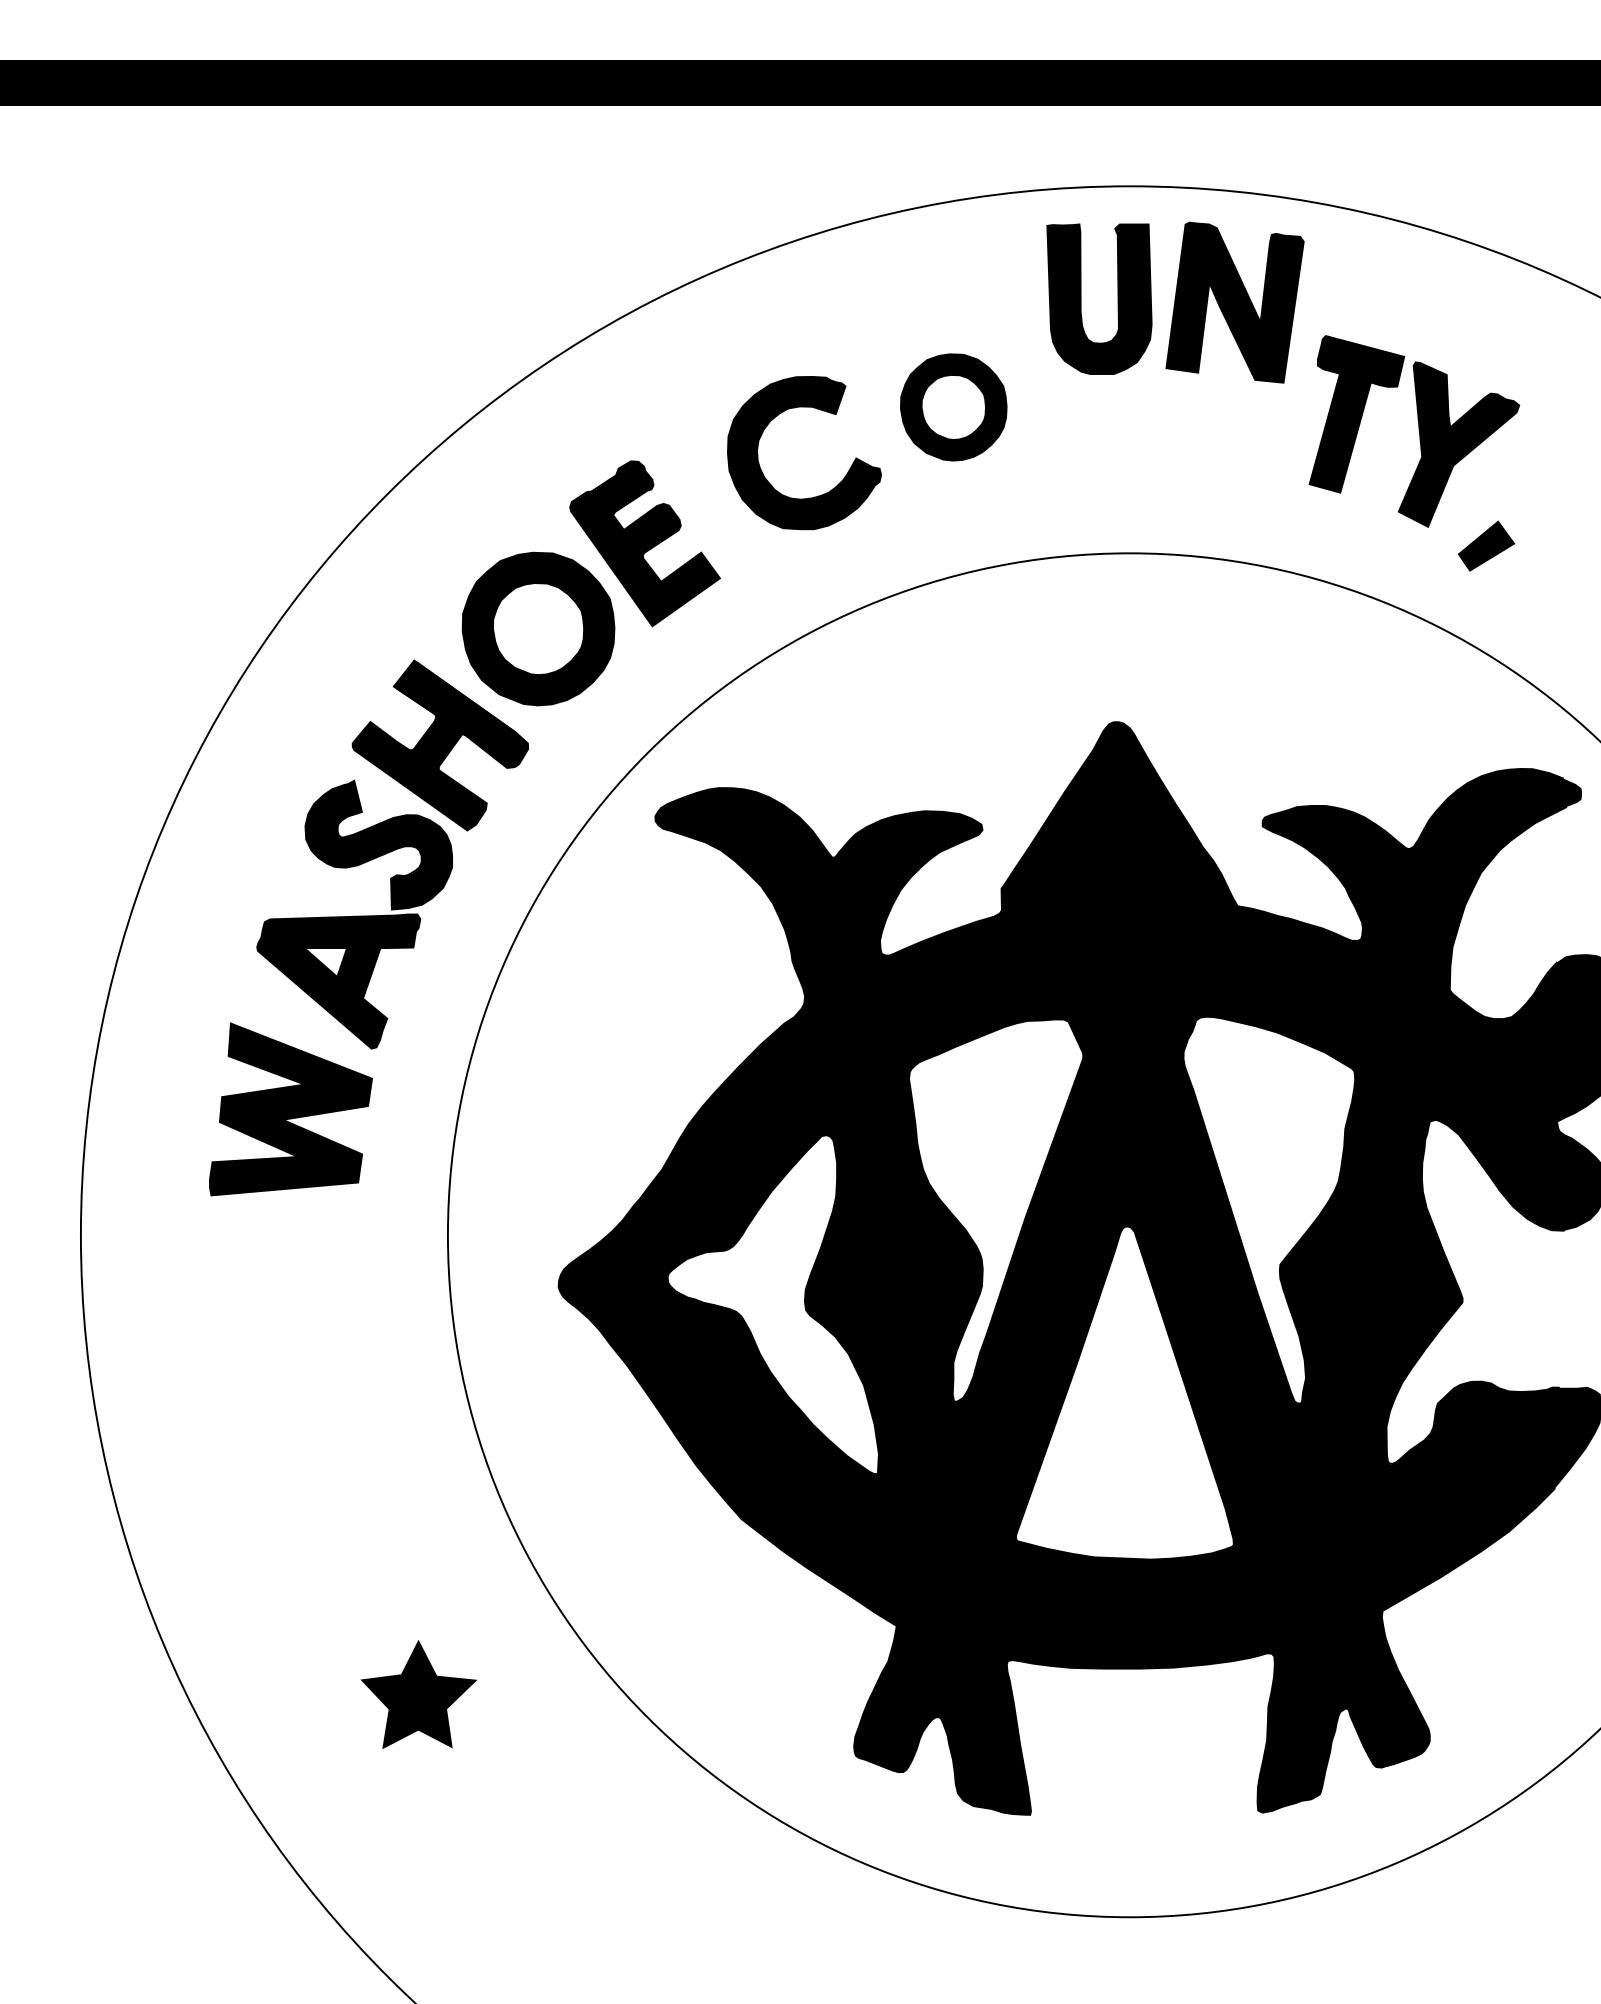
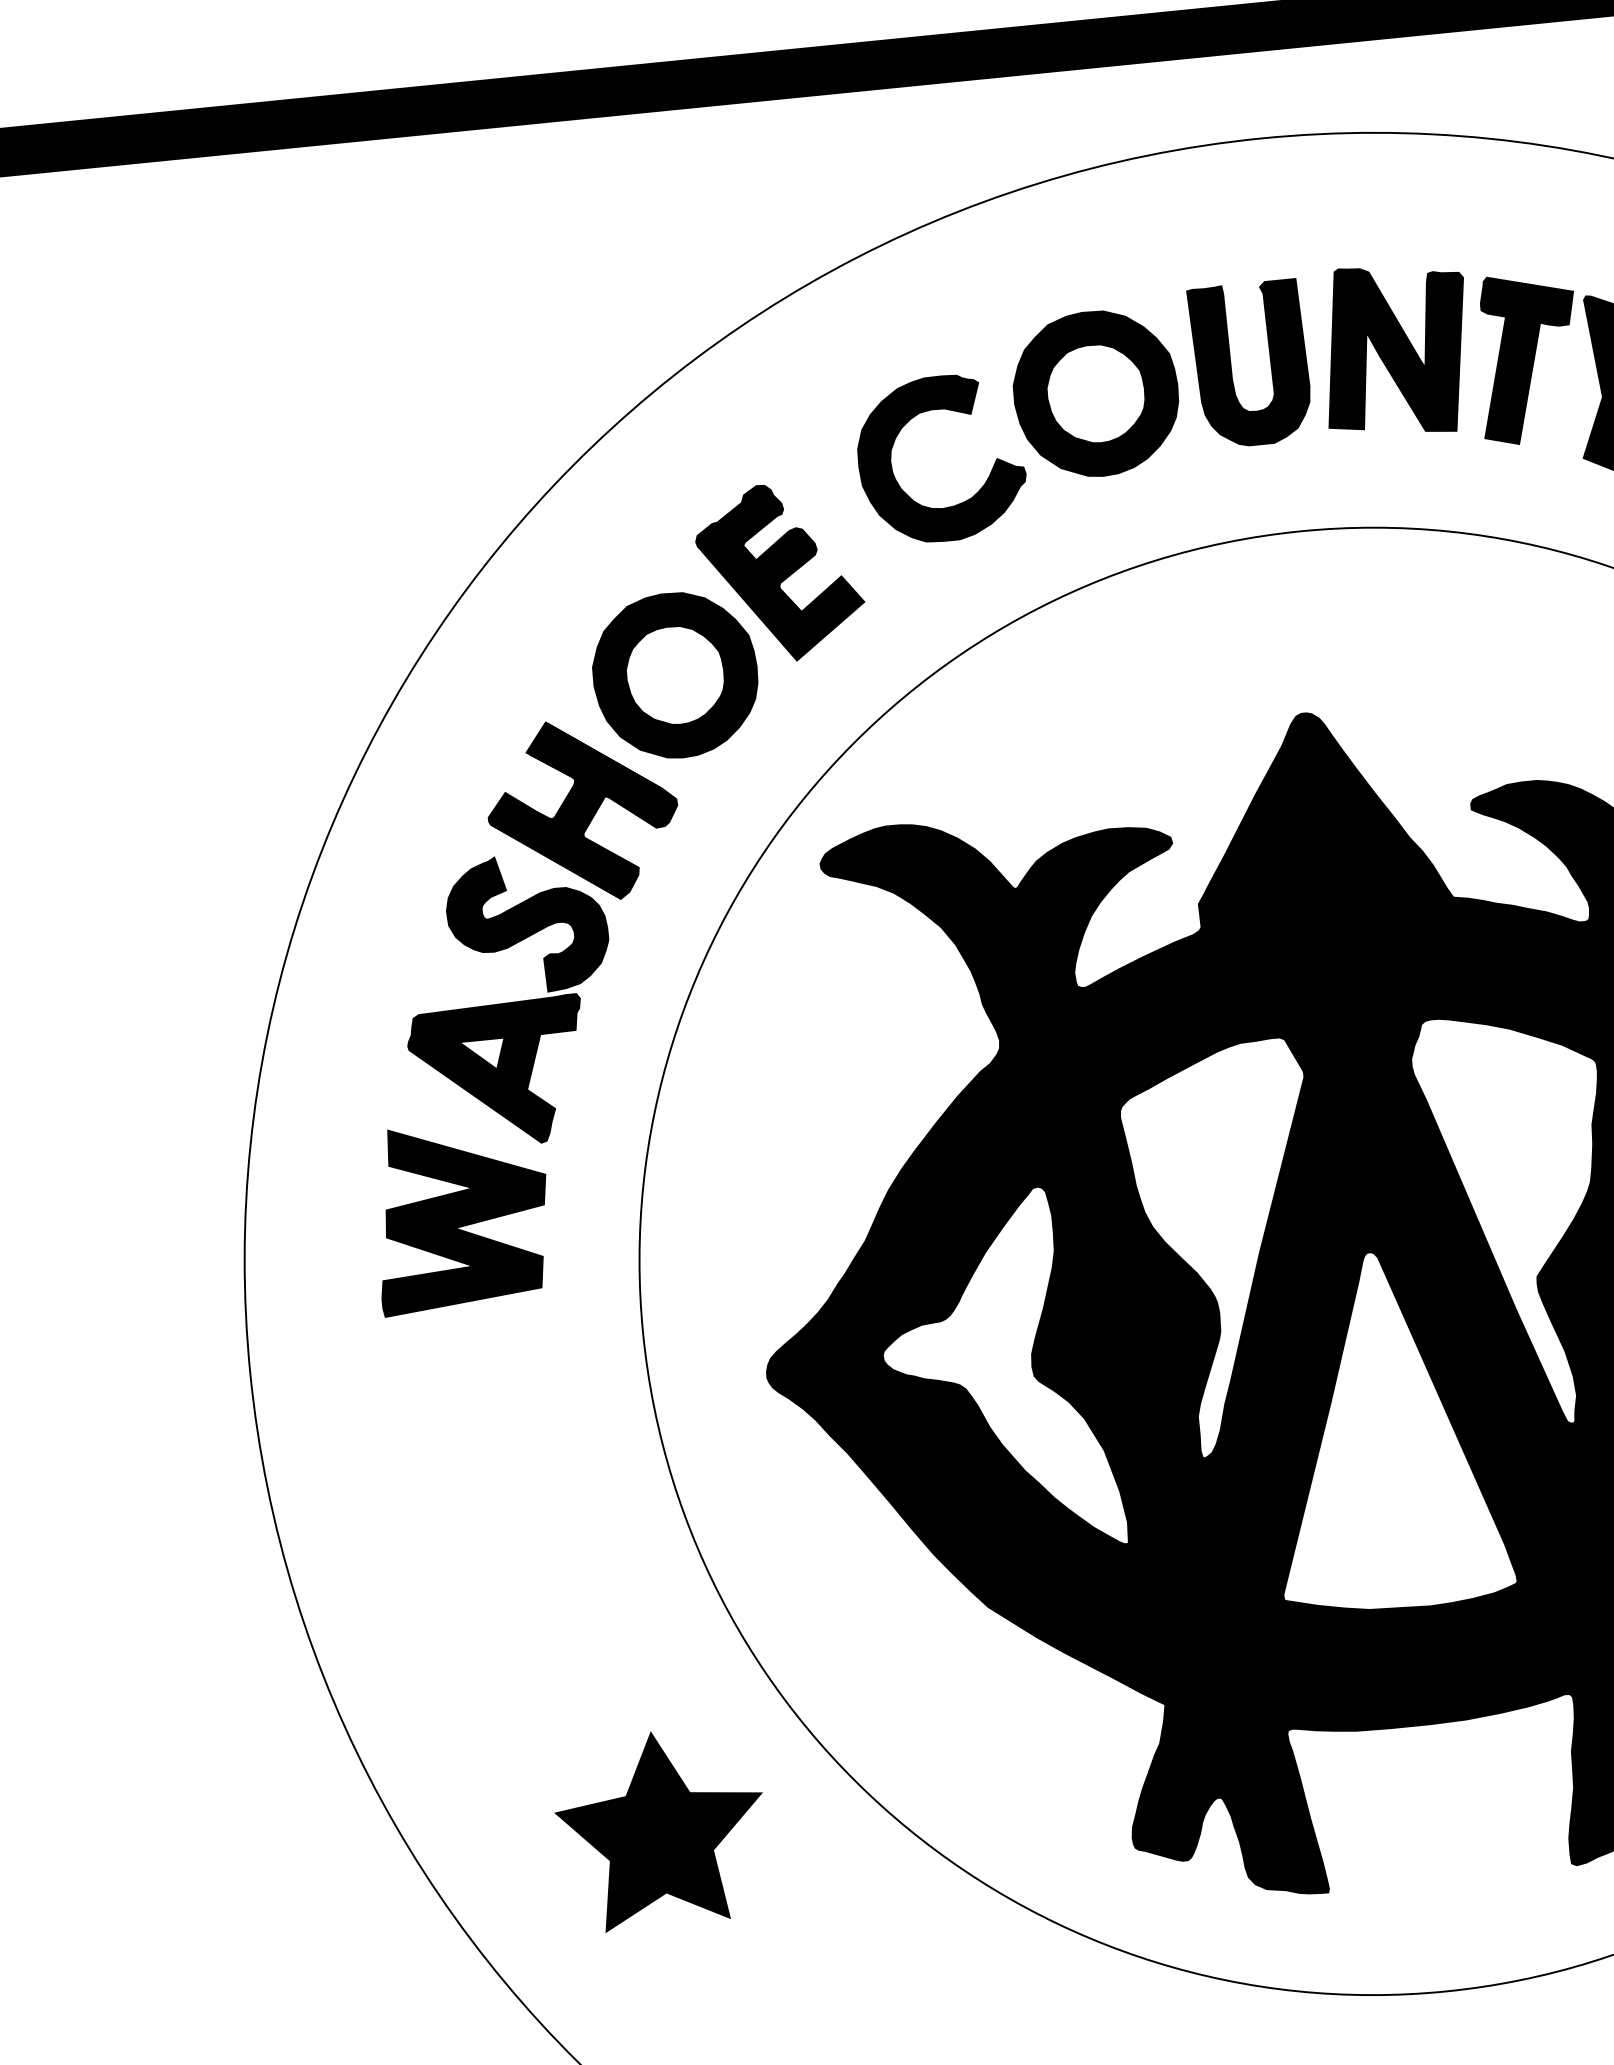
part: (1081, 298) -> (1231, 365), moved
part: (1234, 302) -> (1395, 350), moved
part: (953, 407) -> (1095, 394), size x1.43
part: (418, 1694) -> (660, 1828), size x1.67

